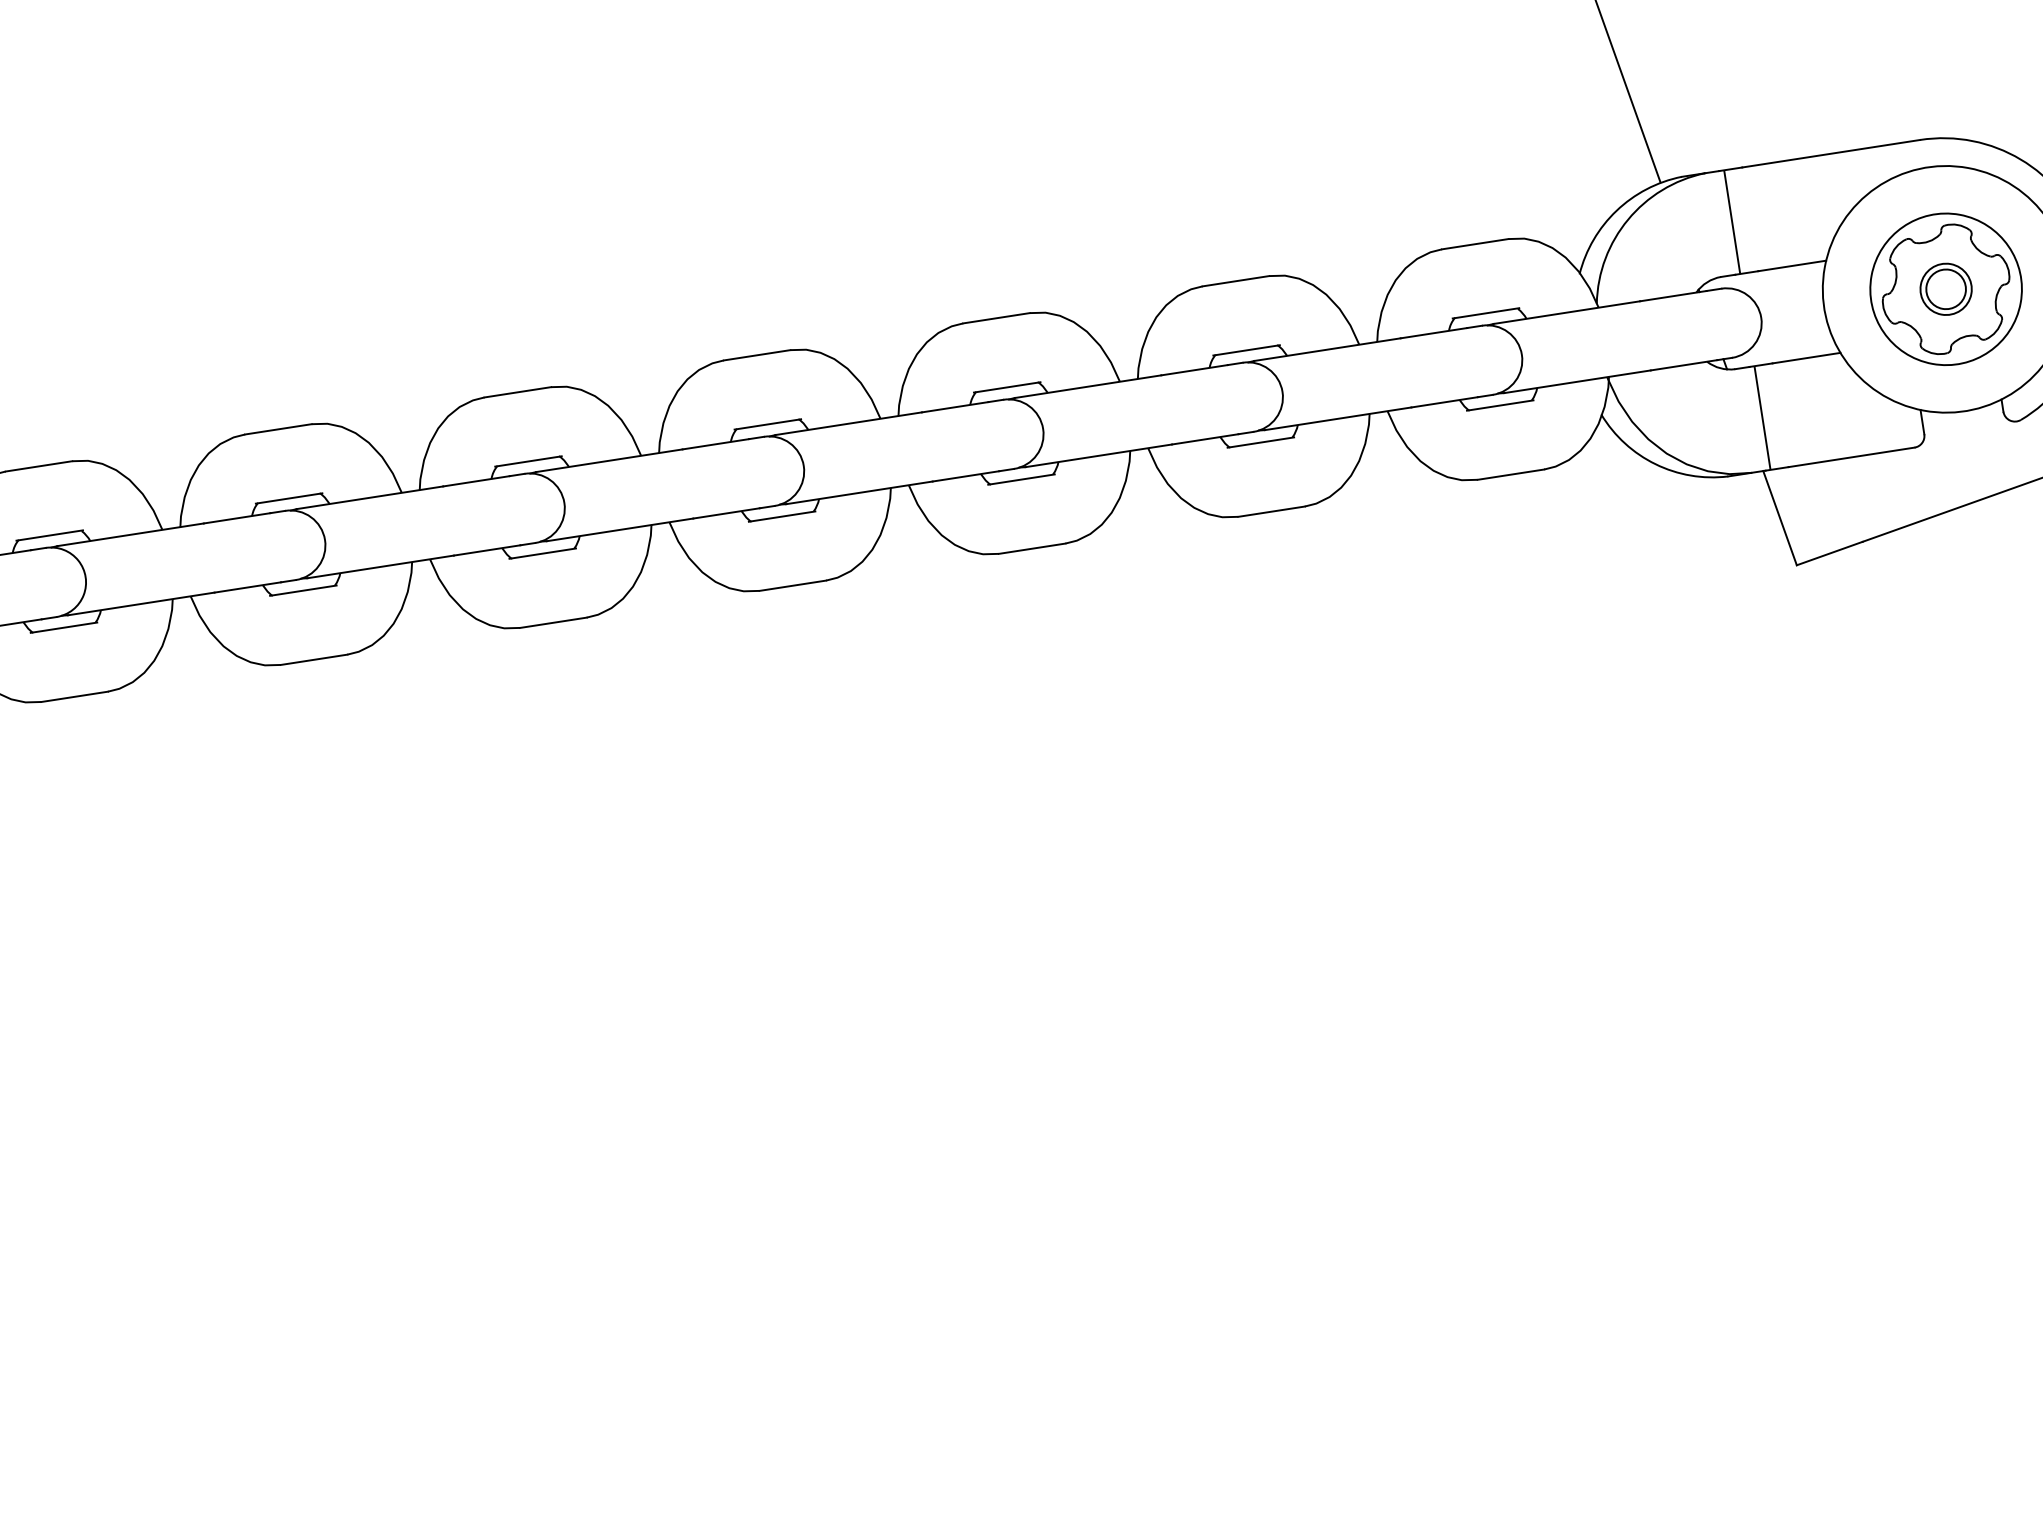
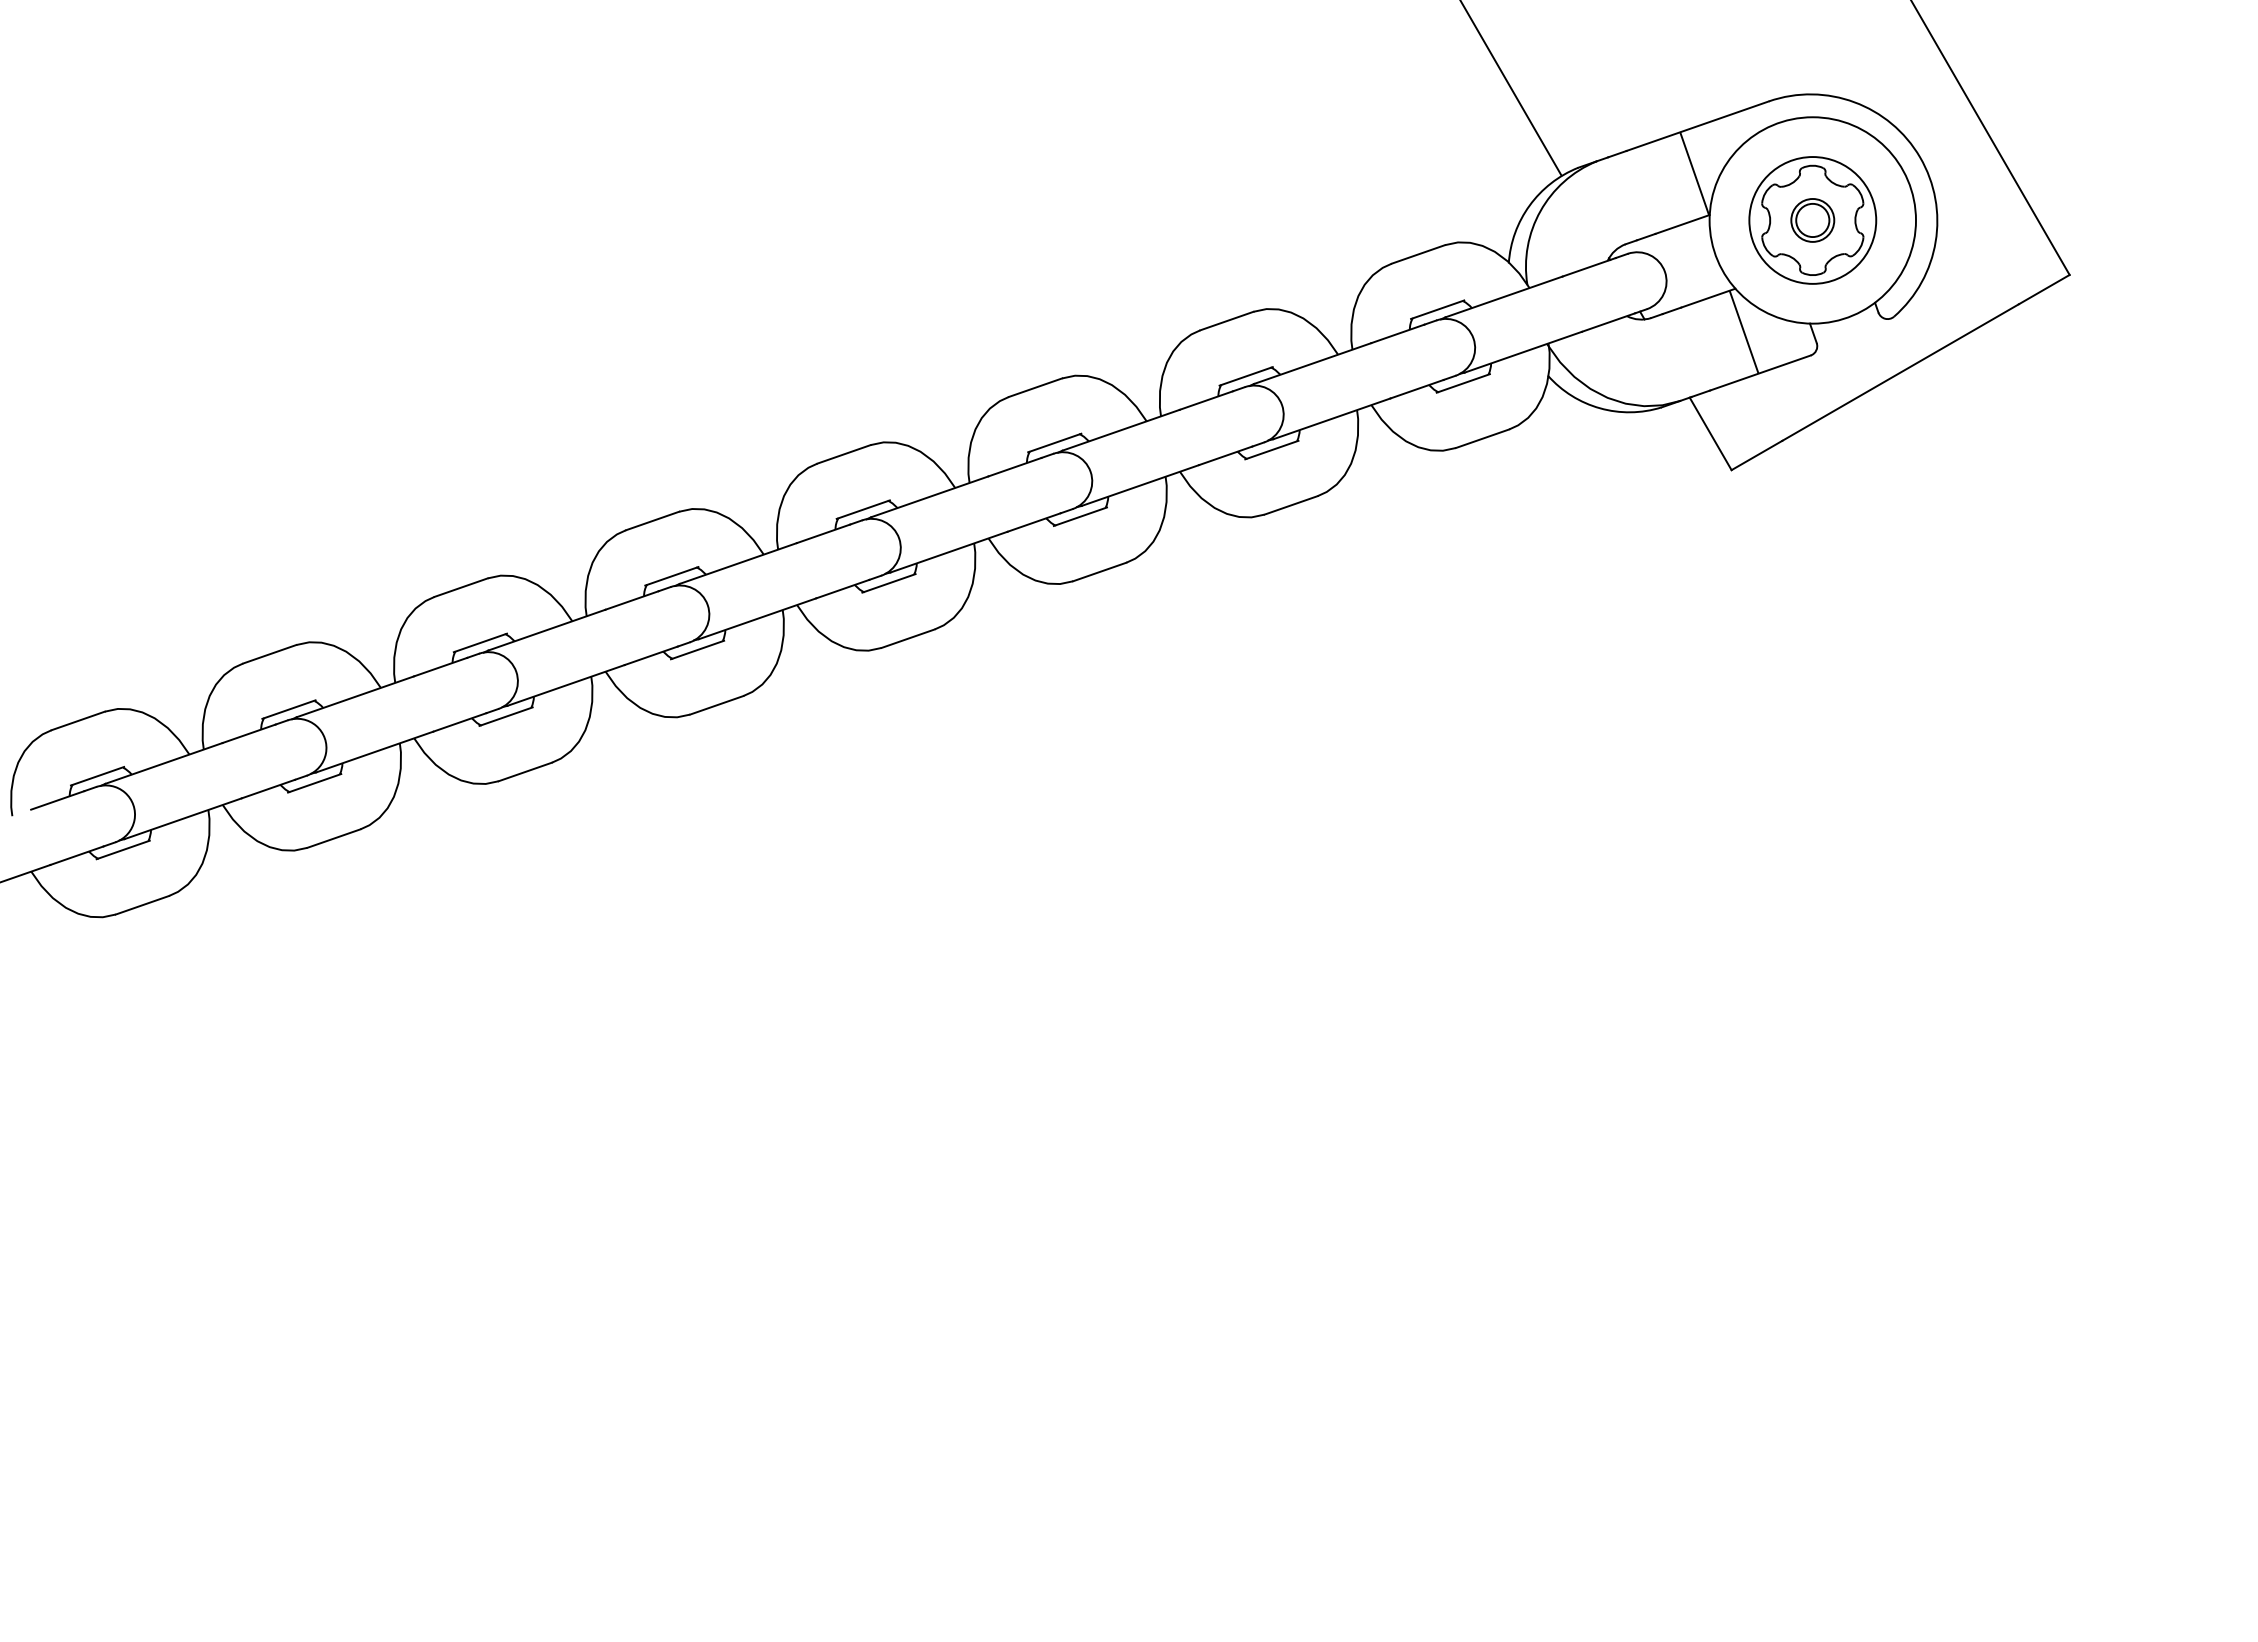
line: (1732, 221) -> (1694, 172), moved
line: (1761, 417) -> (1743, 331), moved

